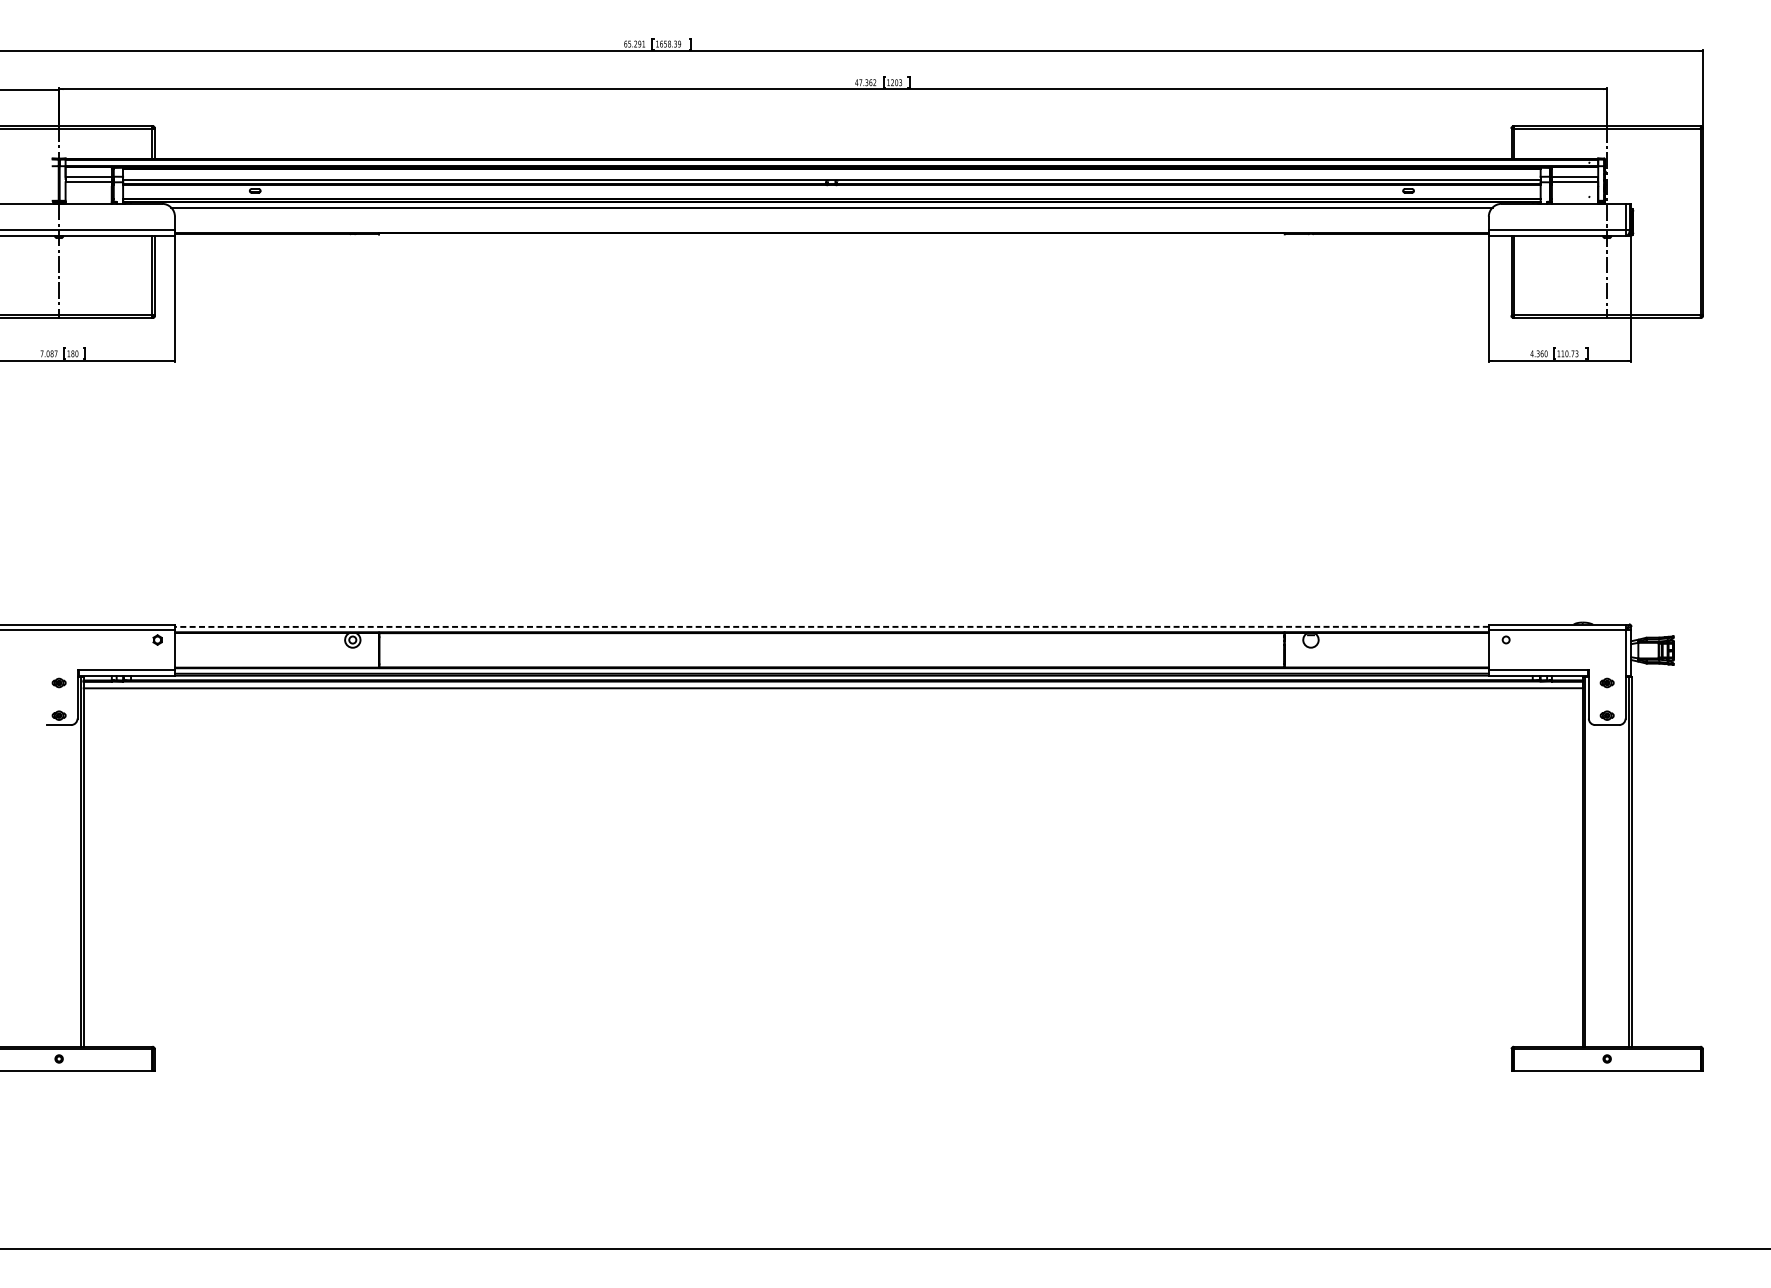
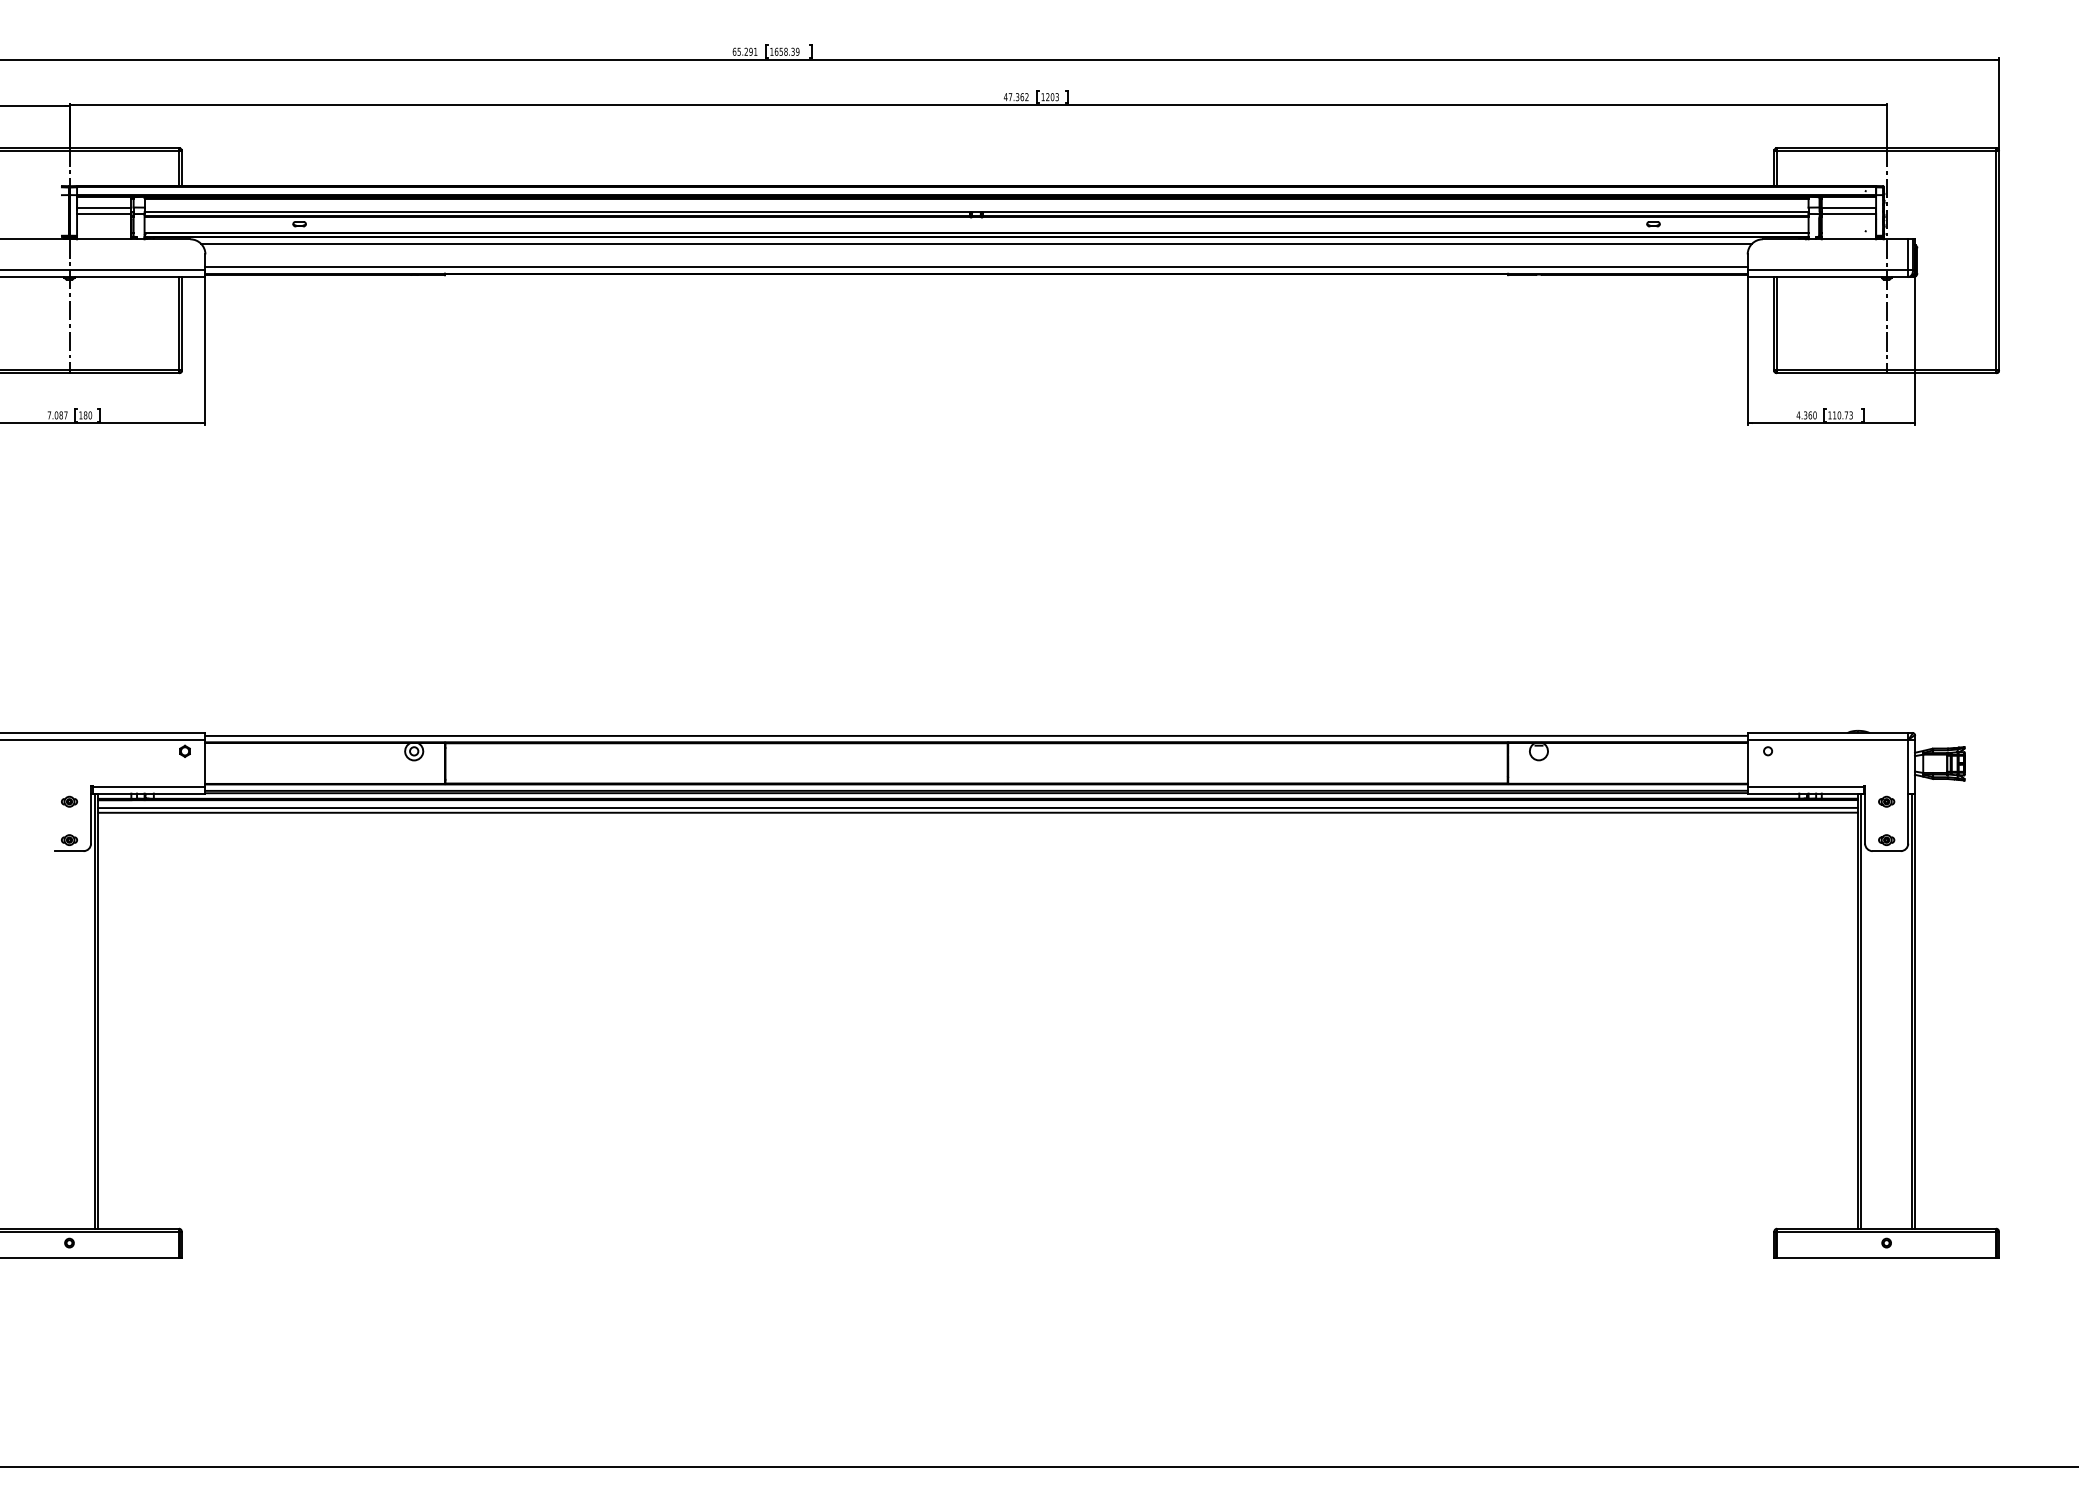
line: (831, 227) -> (976, 267), added
line: (831, 626) -> (976, 735), dashed -> solid
line: (832, 692) -> (977, 812), added

